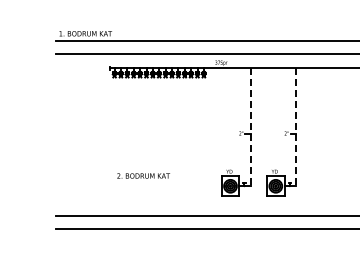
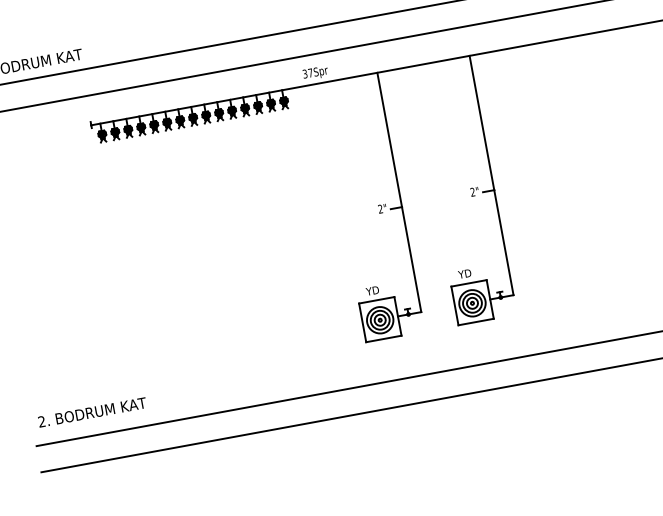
line: (250, 127) -> (398, 193), dashed -> solid
line: (296, 127) -> (492, 175), dashed -> solid
text: (143, 175) -> (91, 411), moved

